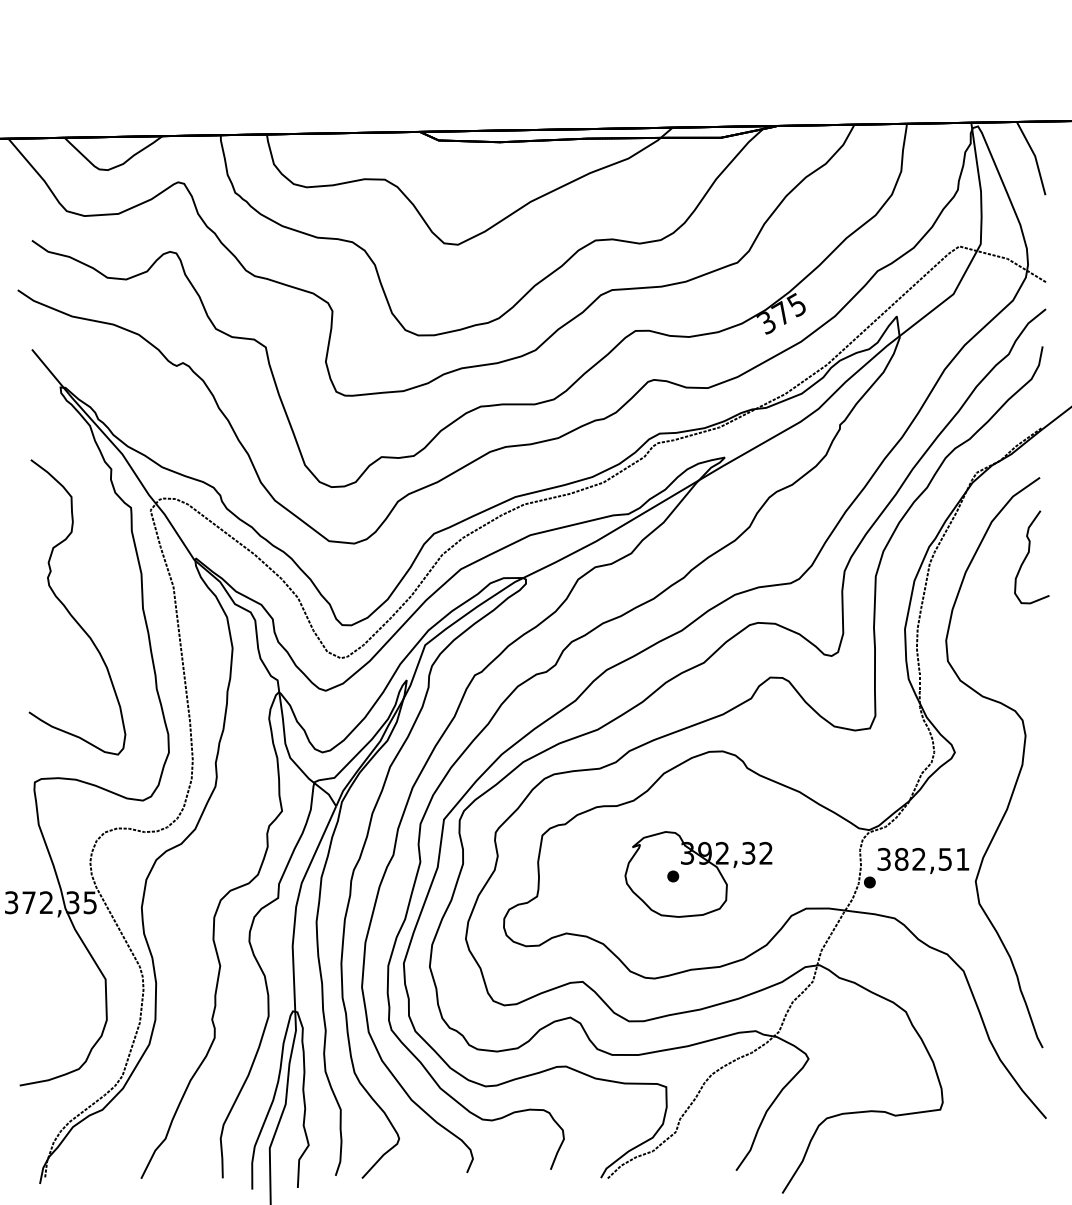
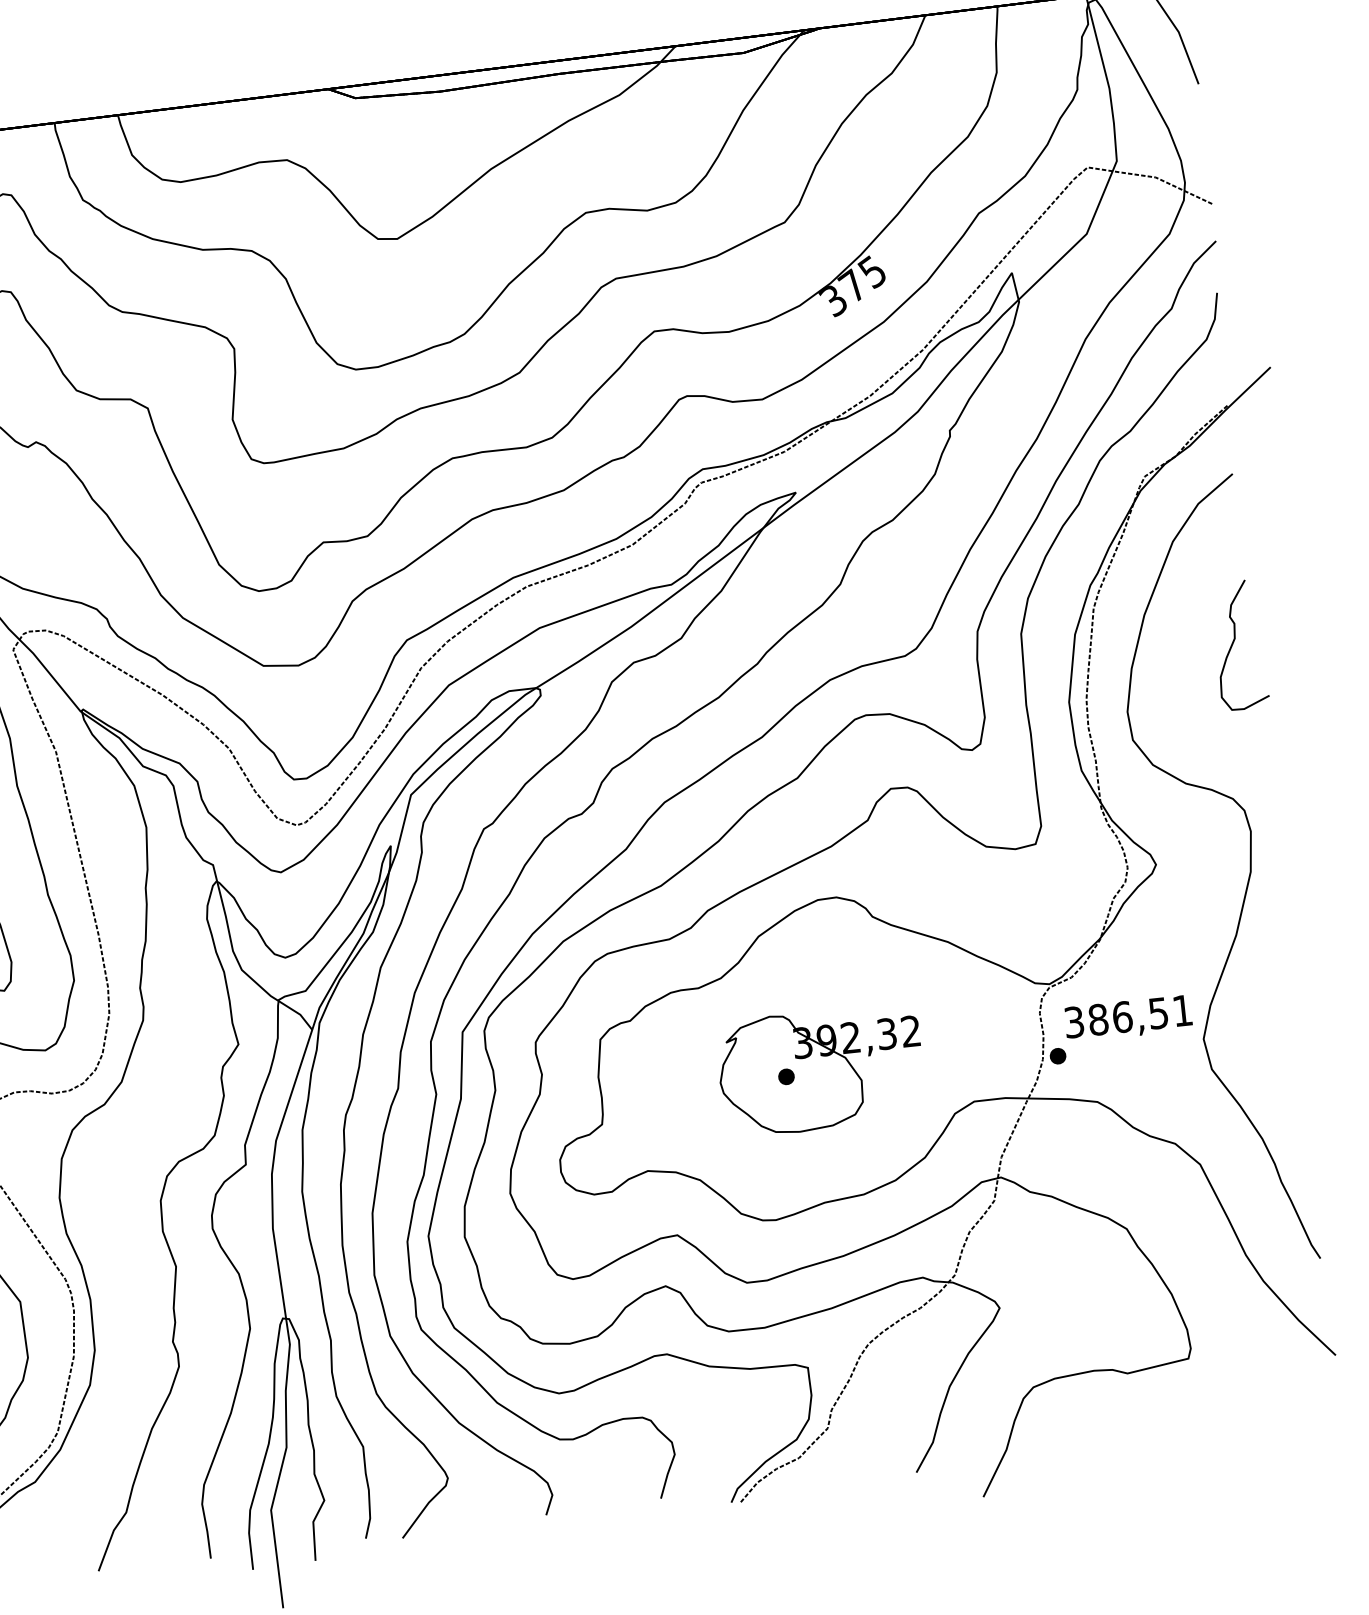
curve: (1027, 556) -> (1233, 644), moved
text: (919, 859) -> (1123, 1017), 382,51 -> 386,51

